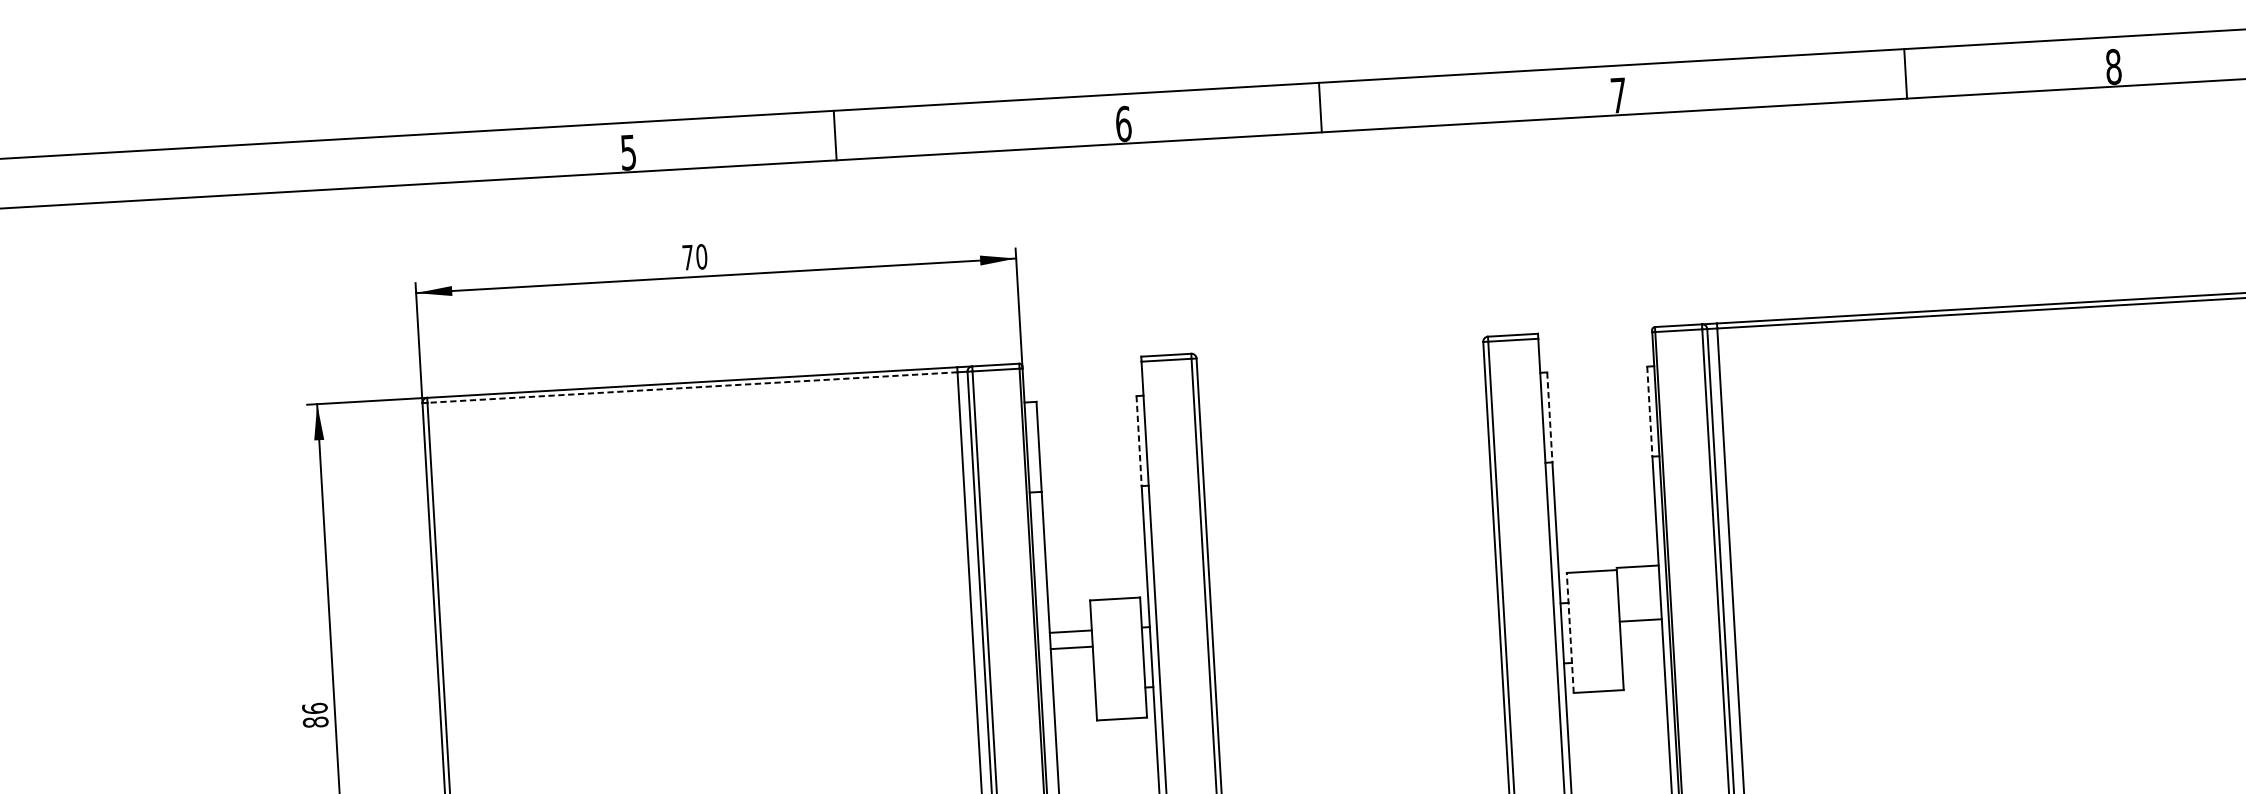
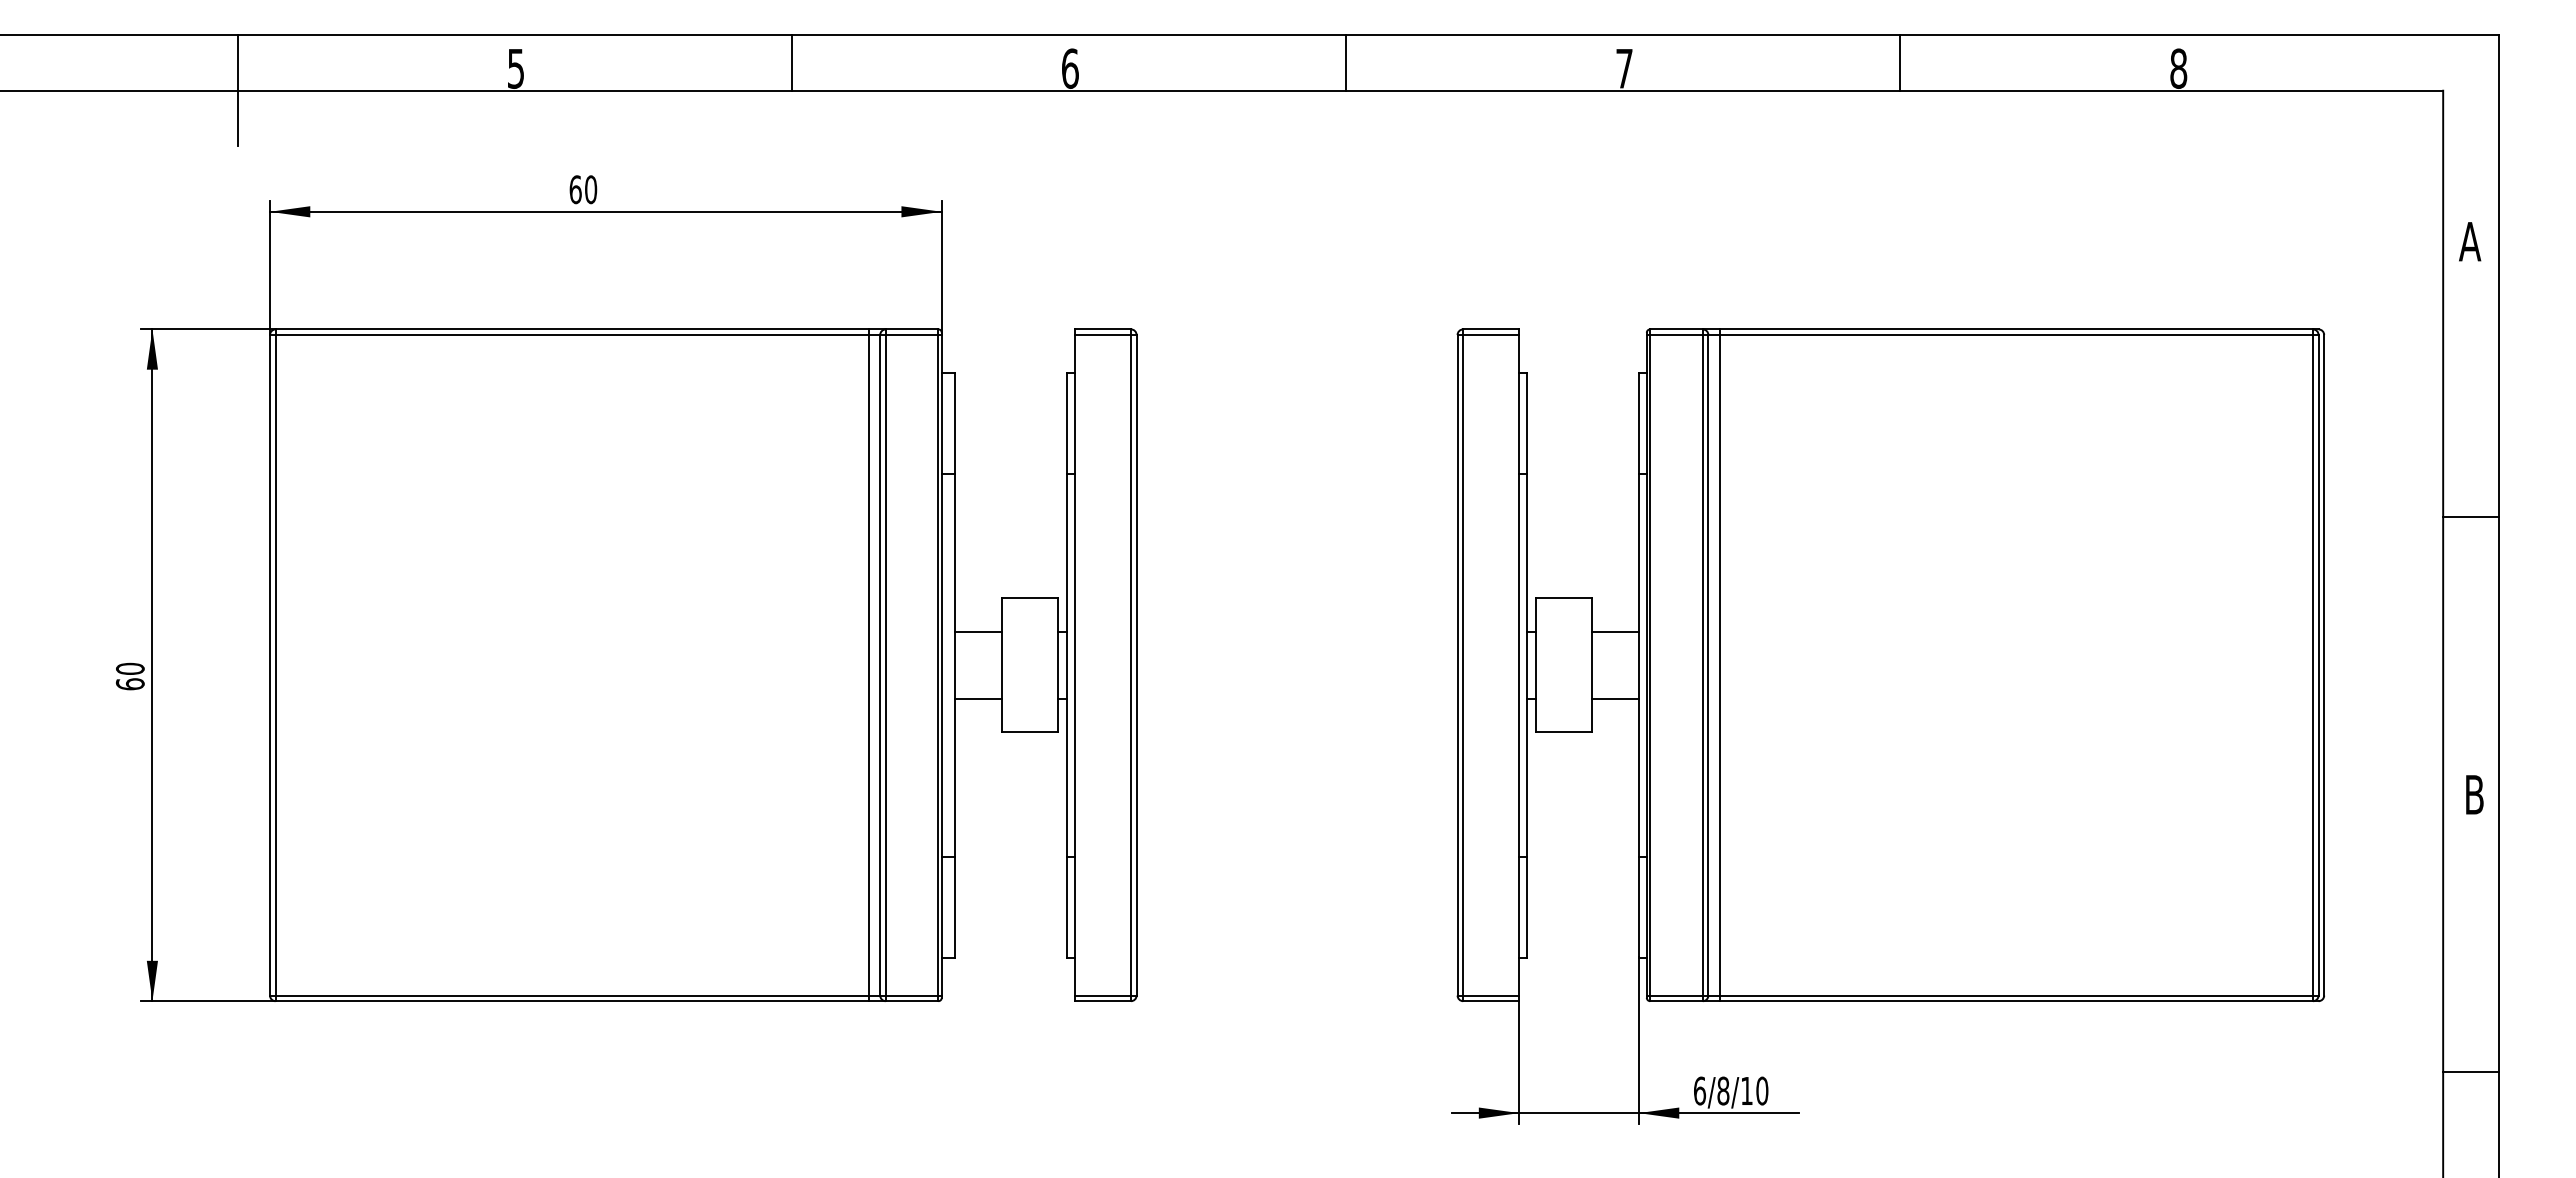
line: (1905, 73) -> (1900, 62), moved
line: (1319, 107) -> (1345, 62), moved
line: (834, 135) -> (791, 62), moved
line: (380, 186) -> (237, 90), added
text: (687, 257) -> (575, 189), 70 -> 60
line: (692, 388) -> (572, 335), dashed -> solid
line: (1649, 411) -> (1638, 423), dashed -> solid
line: (1550, 417) -> (1527, 423), dashed -> solid
line: (1139, 441) -> (1067, 423), dashed -> solid
line: (1636, 566) -> (1614, 631), moved
line: (1639, 620) -> (1614, 698), moved
line: (1569, 632) -> (1535, 664), dashed -> solid
line: (1071, 647) -> (978, 698), moved
text: (314, 715) -> (129, 676), 86 -> 60

